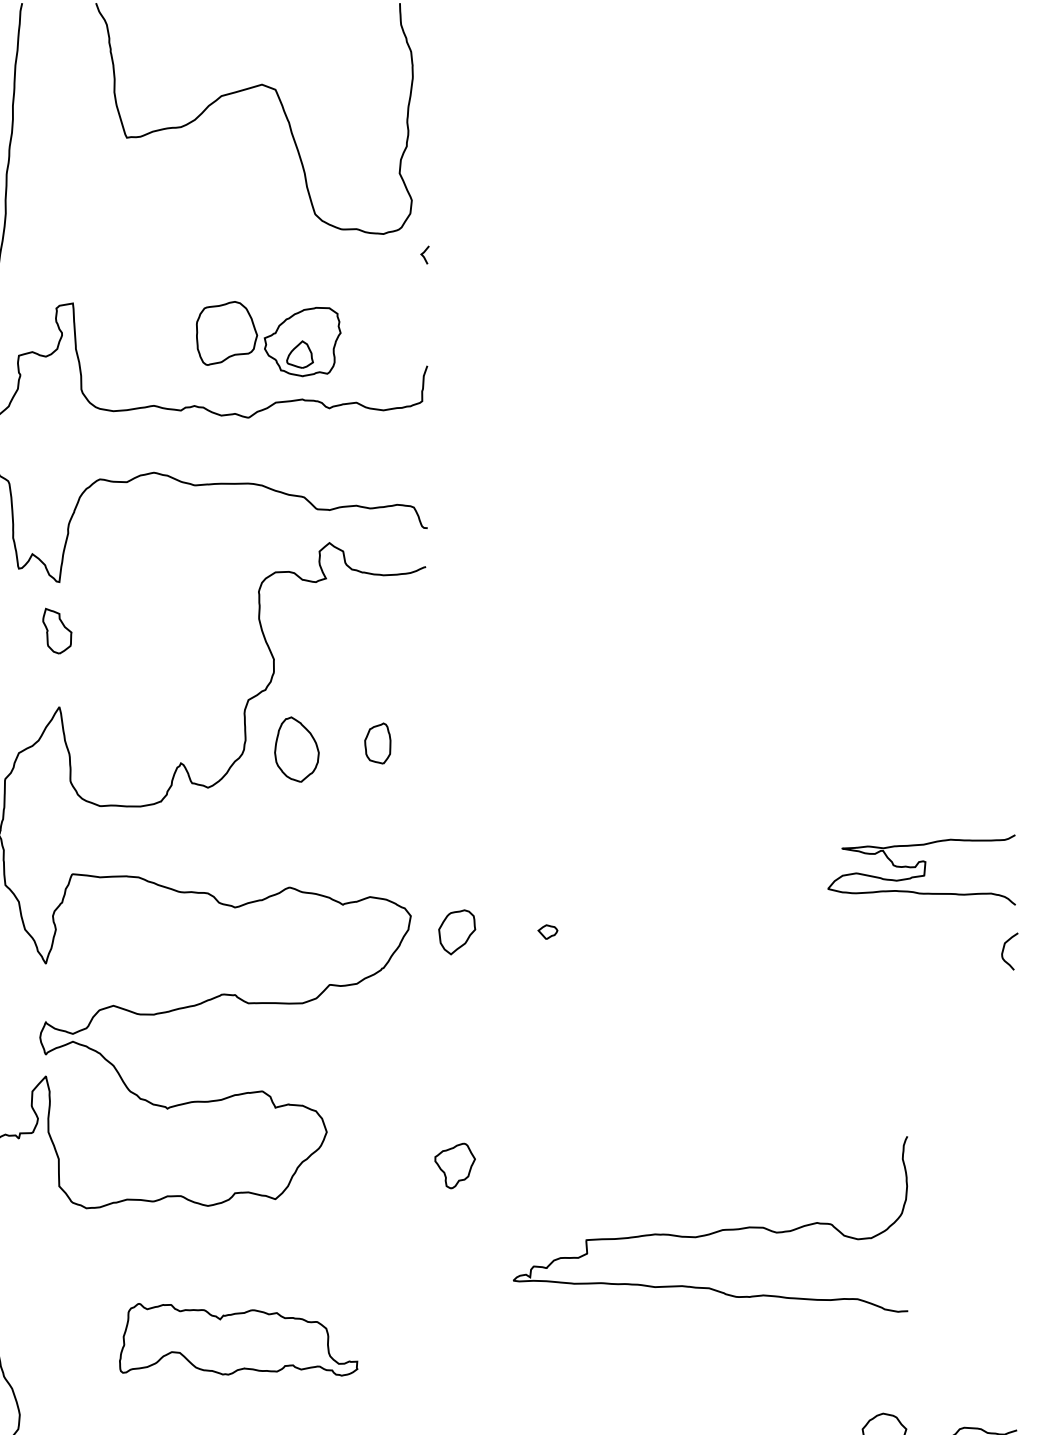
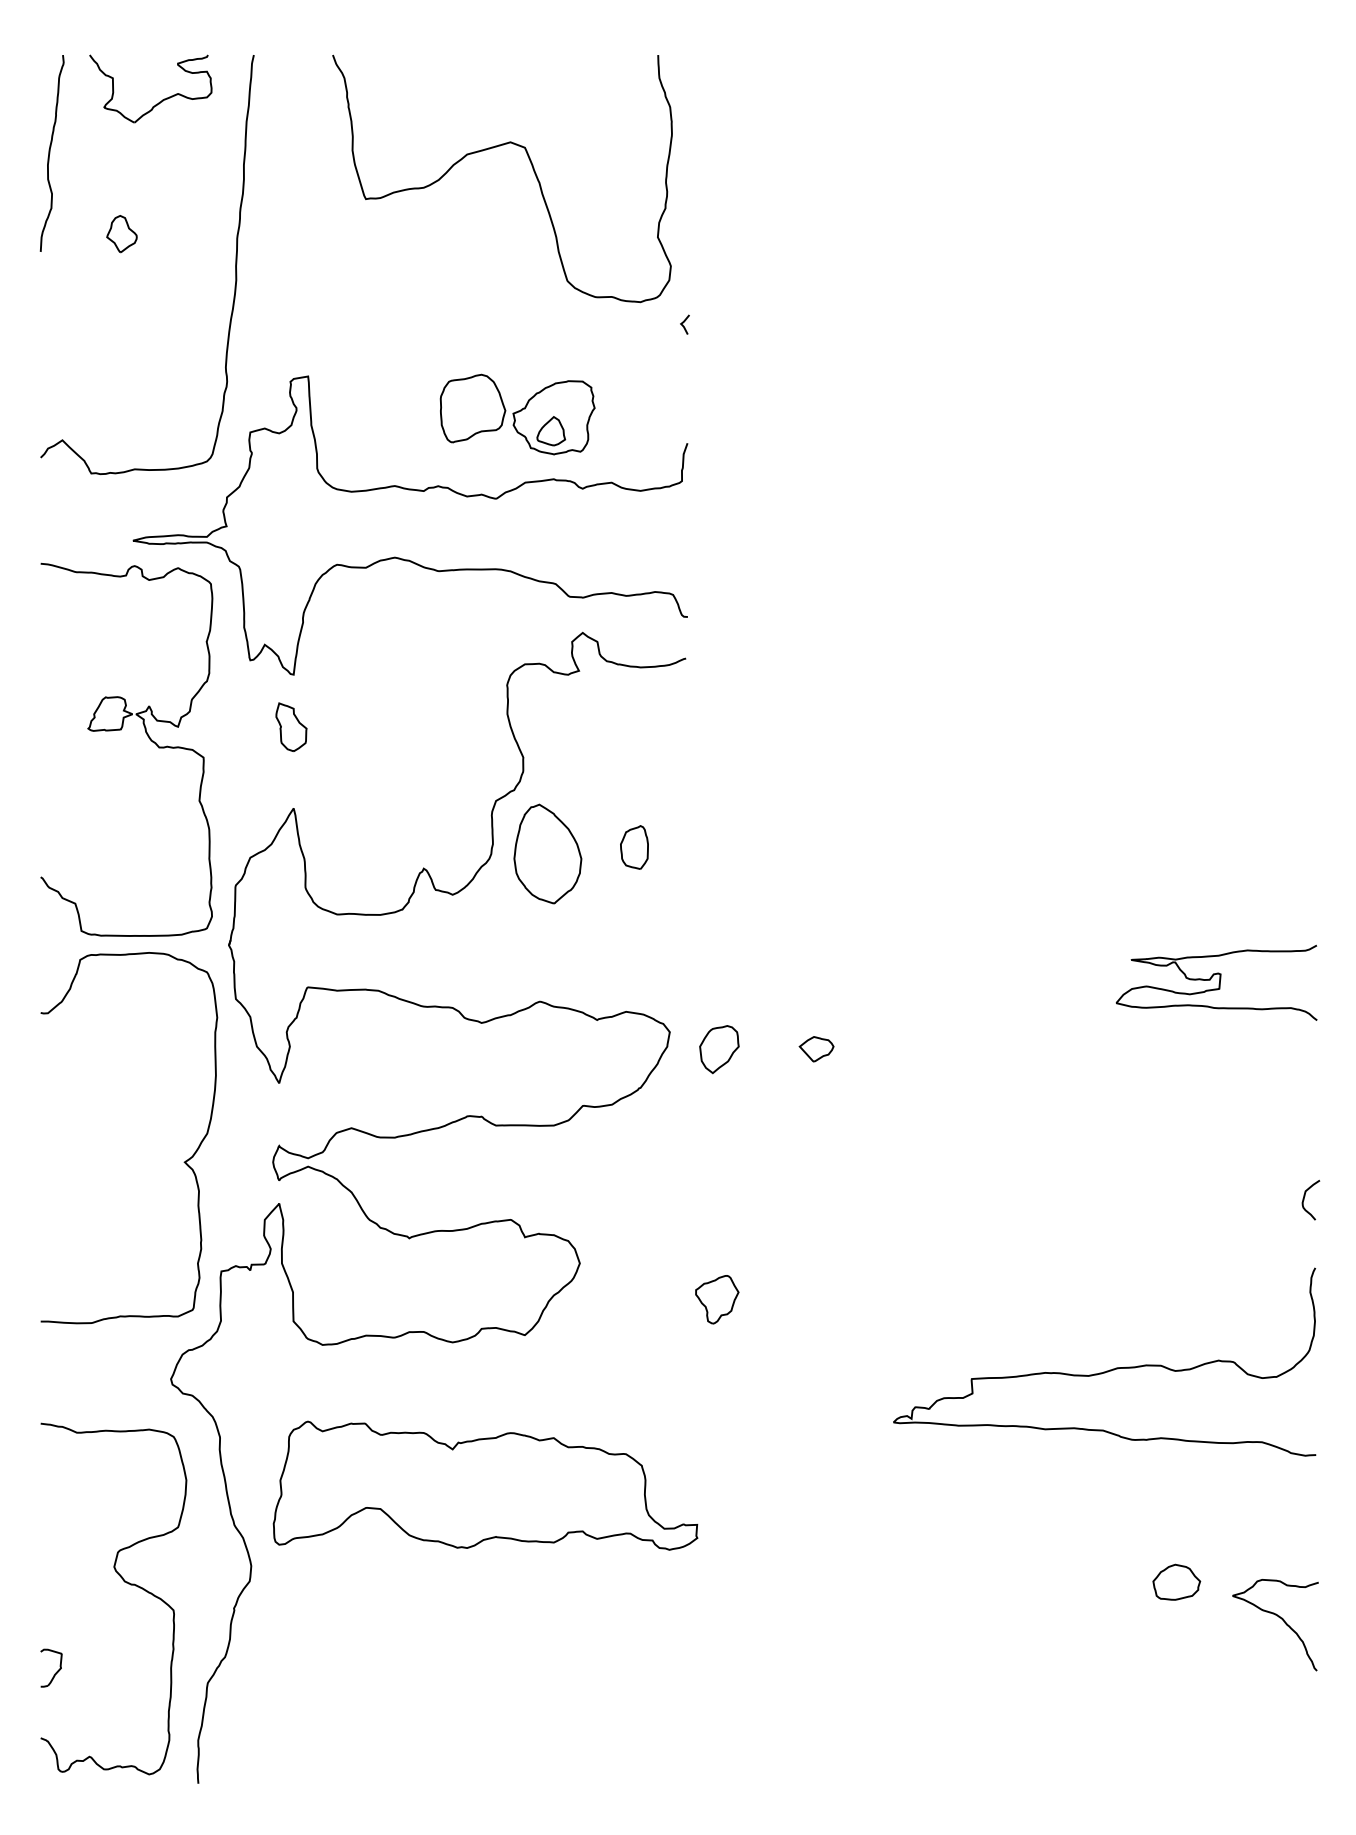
part: (296, 749) -> (547, 853), size x1.43
part: (547, 932) -> (816, 1049), size x1.67
curve: (1004, 948) -> (1305, 1196), moved
curve: (712, 1232) -> (1106, 1370), moved
part: (238, 1339) -> (485, 1485), size x1.67

